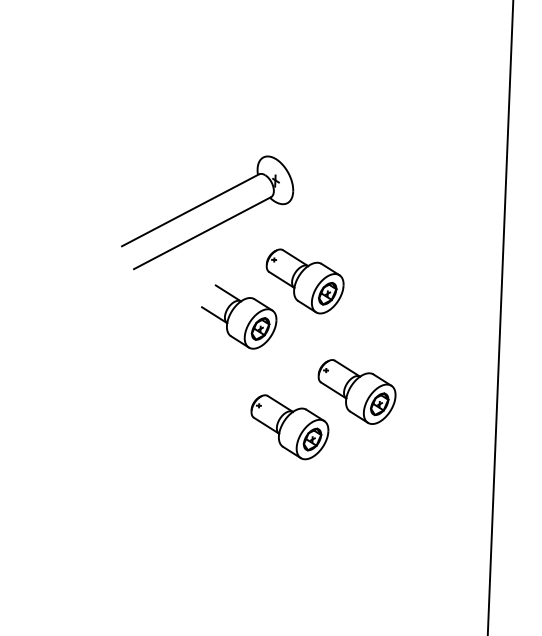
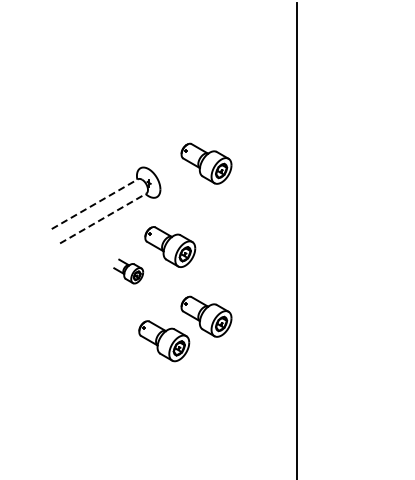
part: (366, 154) -> (206, 163), added
line: (189, 210) -> (94, 204), solid -> dashed
line: (202, 233) -> (103, 218), solid -> dashed
part: (238, 316) -> (128, 271), size x0.6

